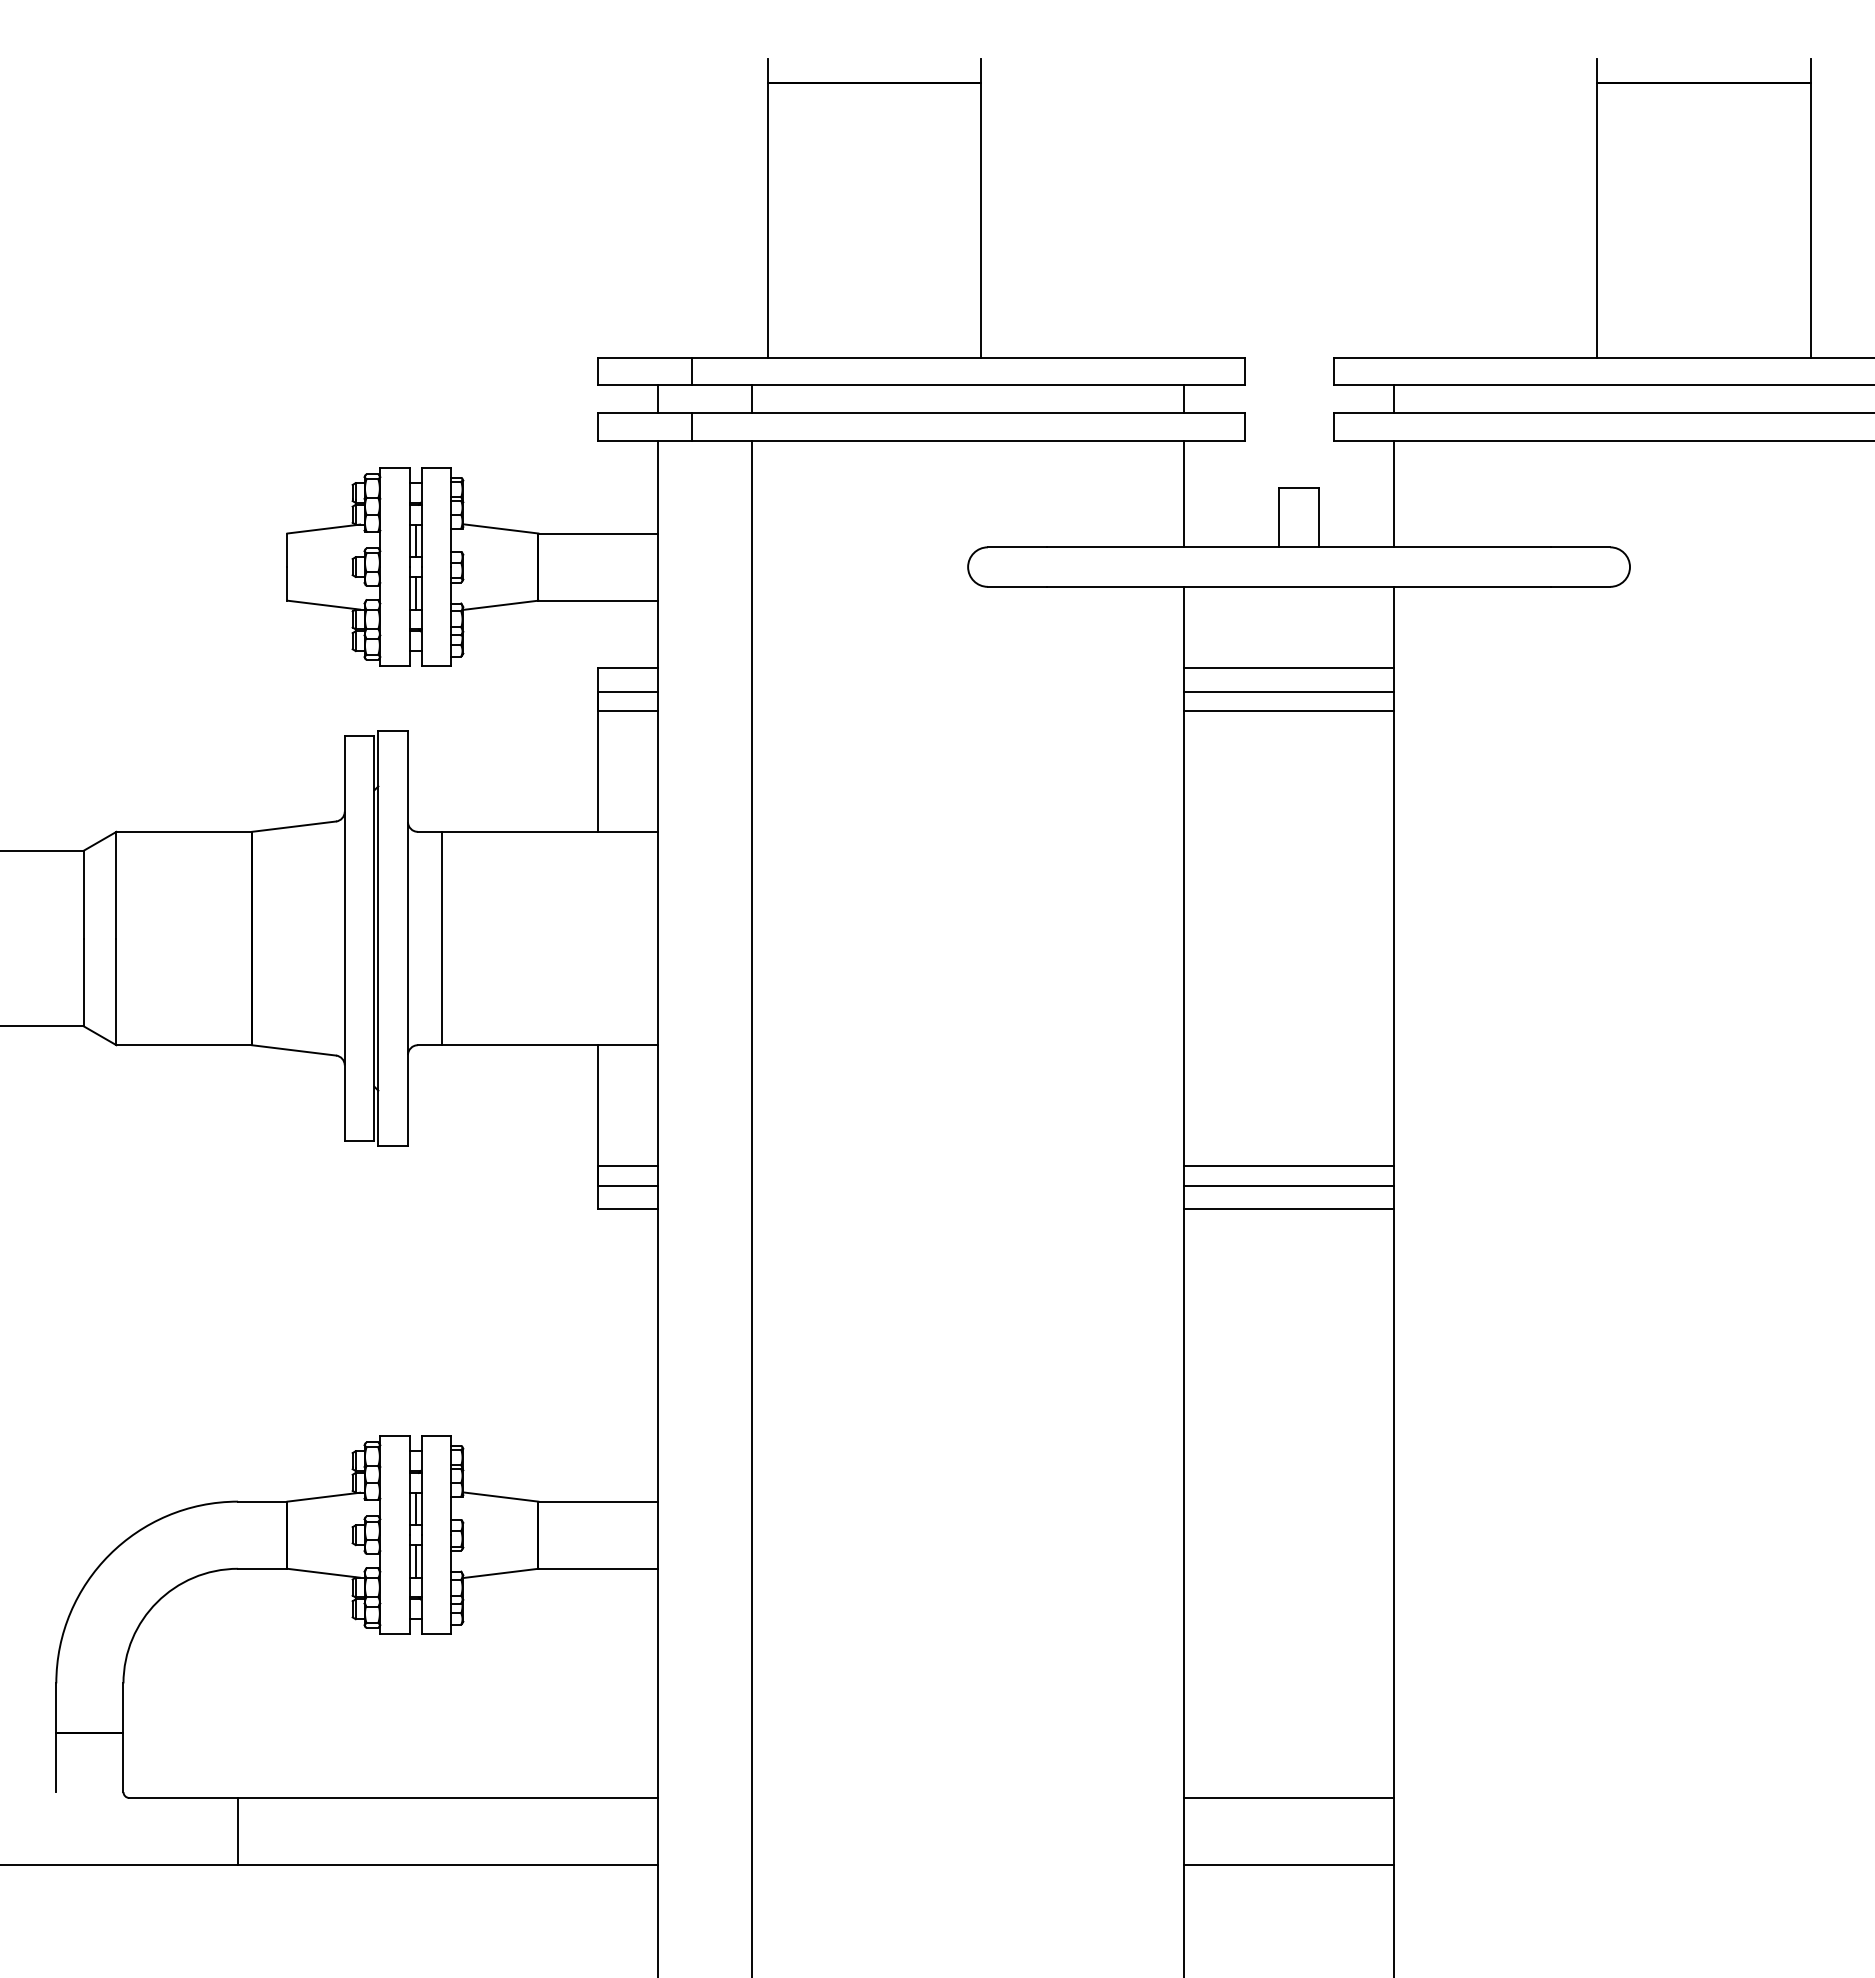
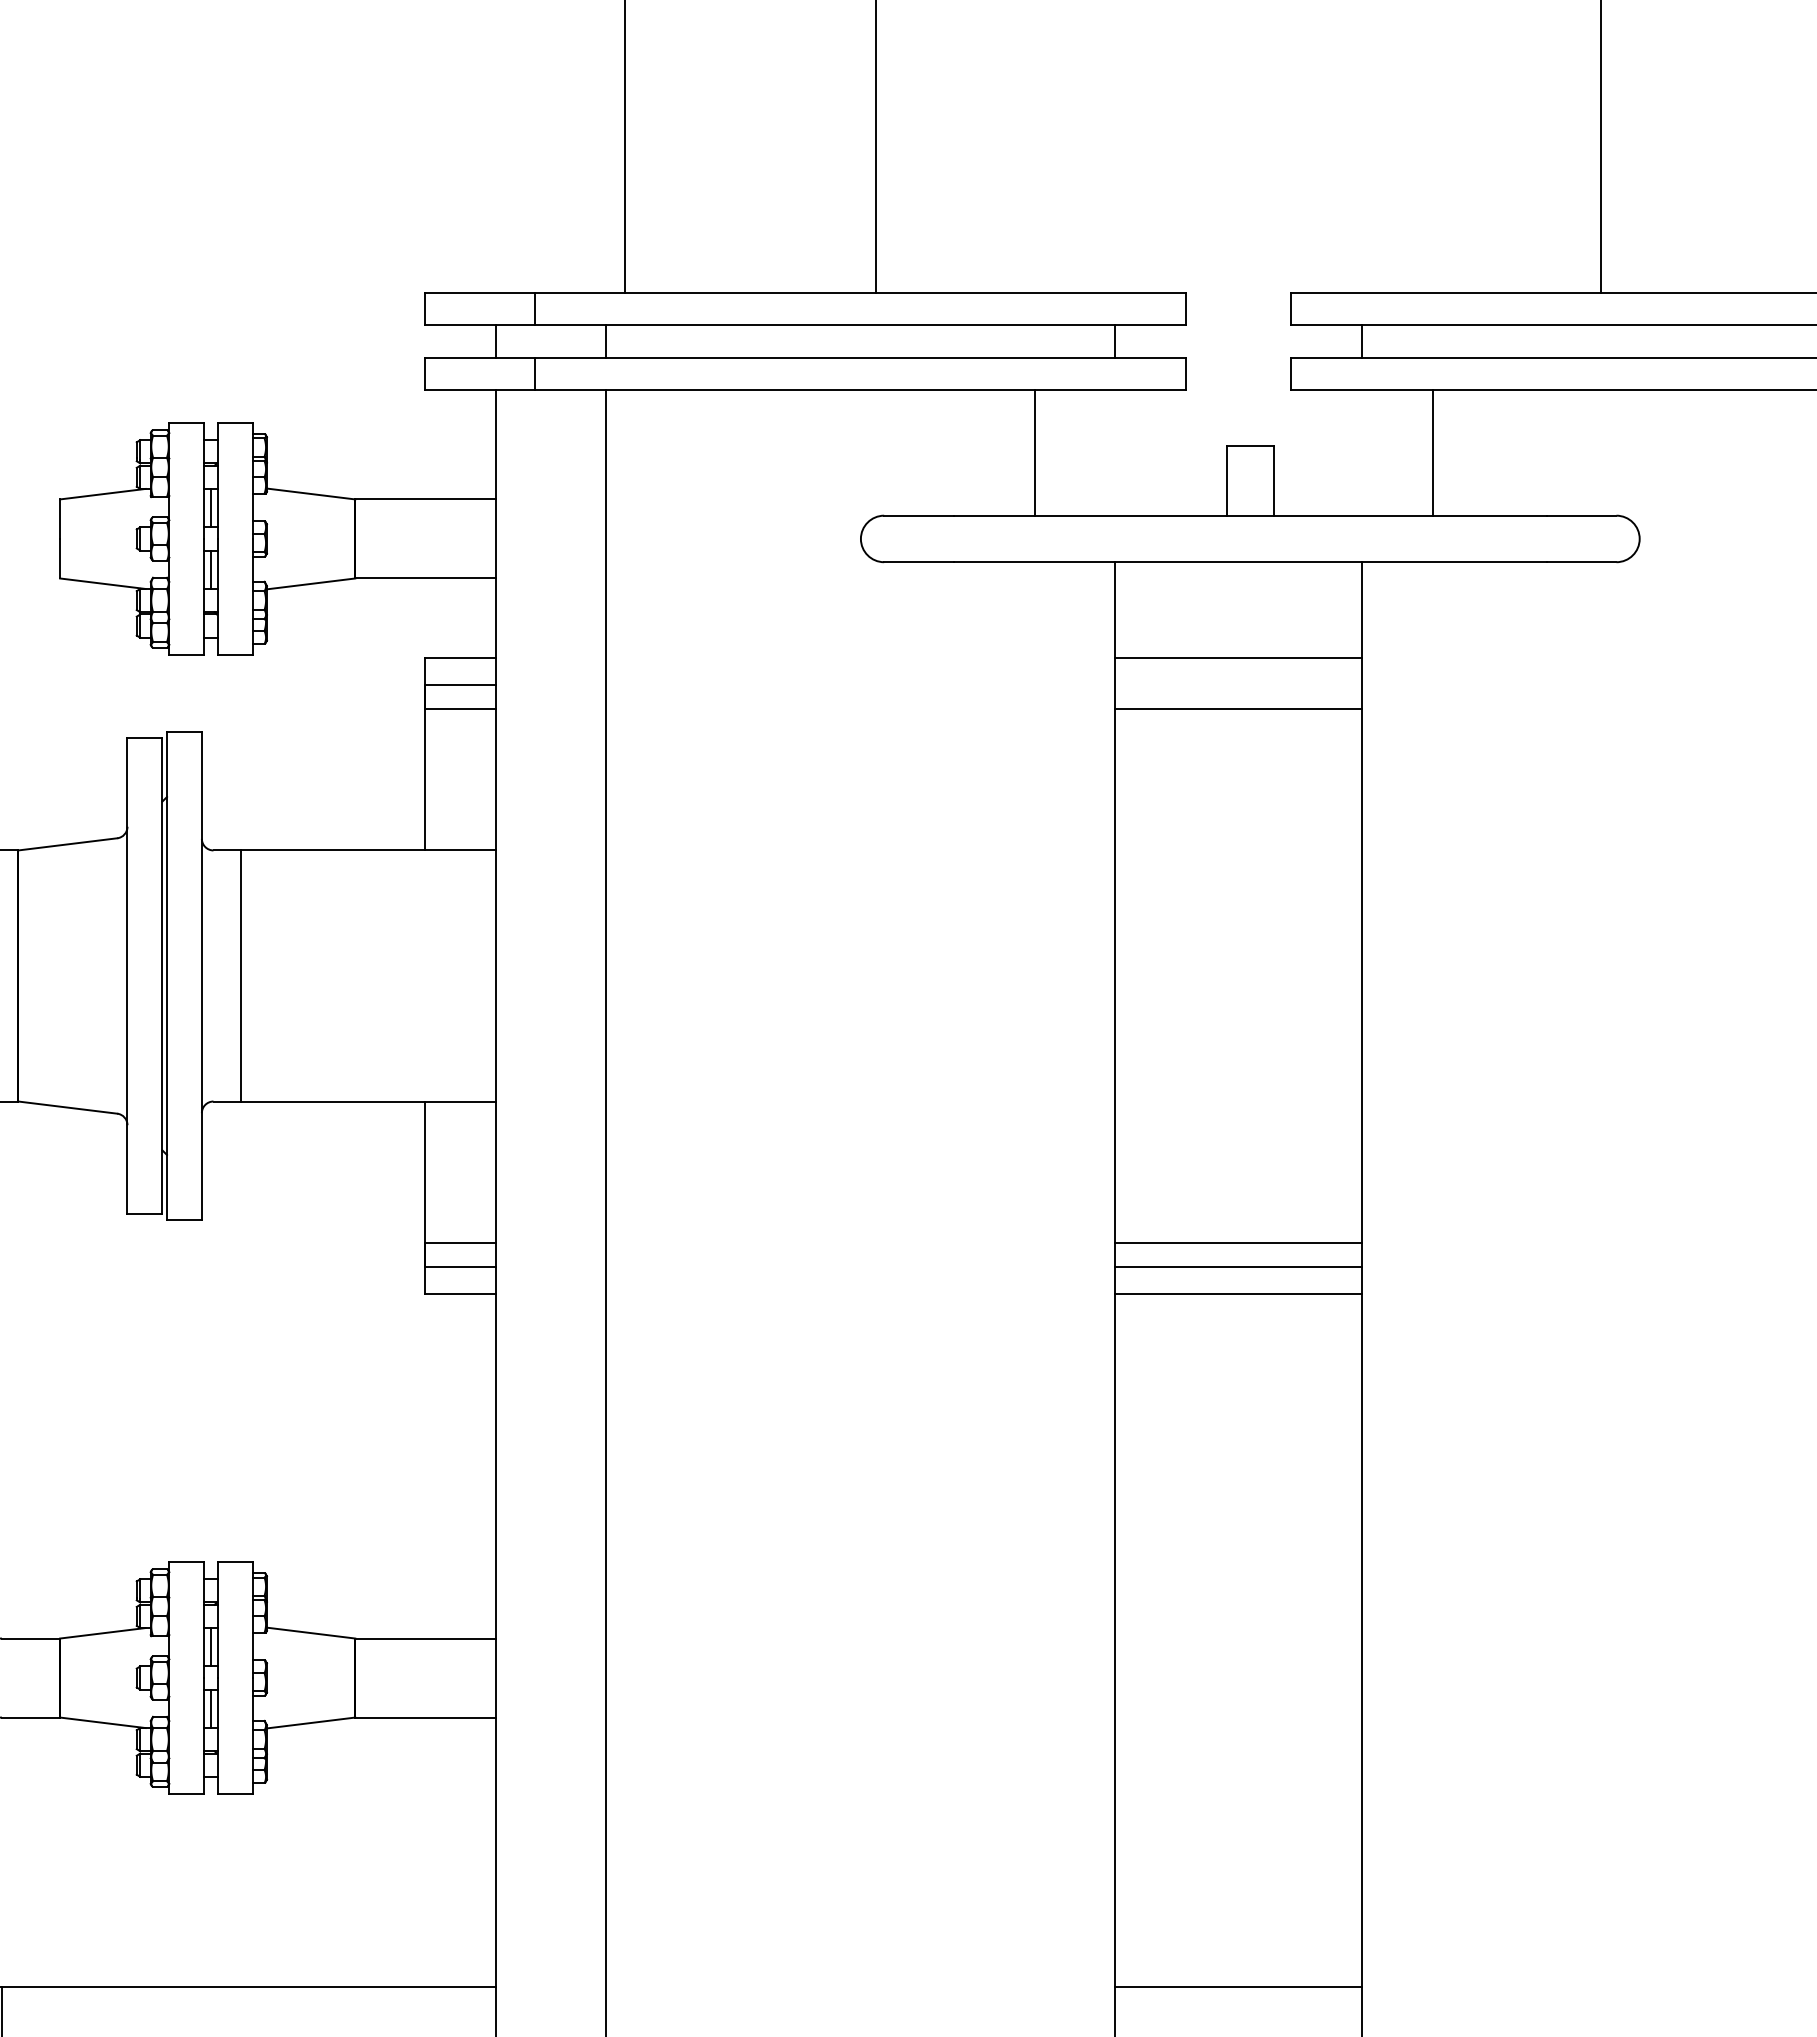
line: (1184, 493) -> (1035, 452), moved
line: (1393, 493) -> (1432, 452), moved
line: (1288, 691) -> (1237, 685), removed

